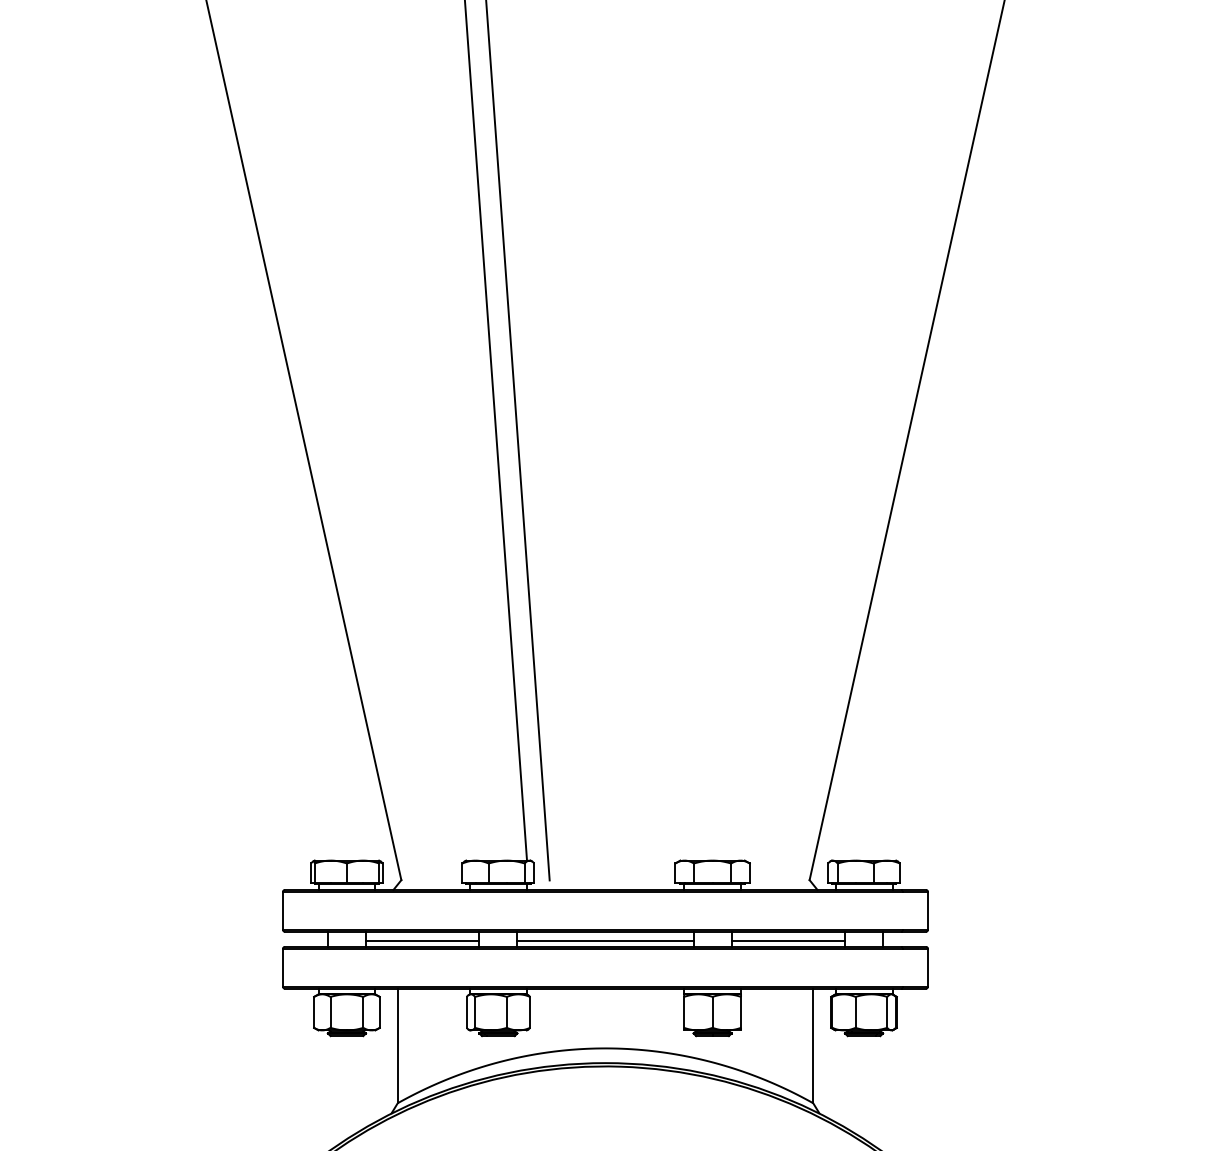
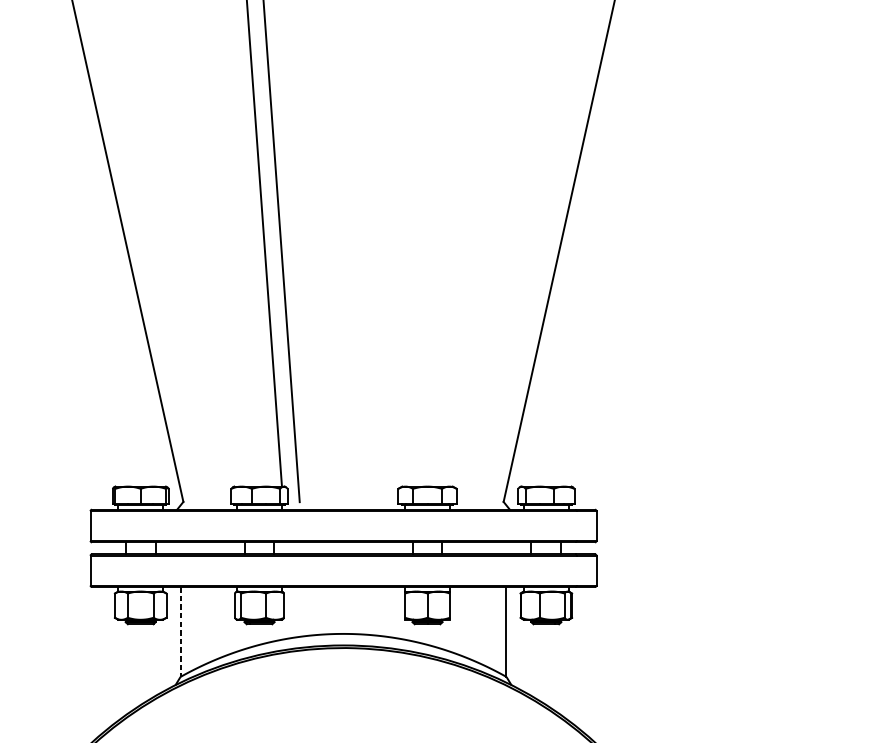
line: (422, 941) -> (199, 550), removed
line: (605, 941) -> (343, 550), removed
line: (788, 941) -> (487, 550), removed
line: (397, 1046) -> (180, 632), solid -> dashed

